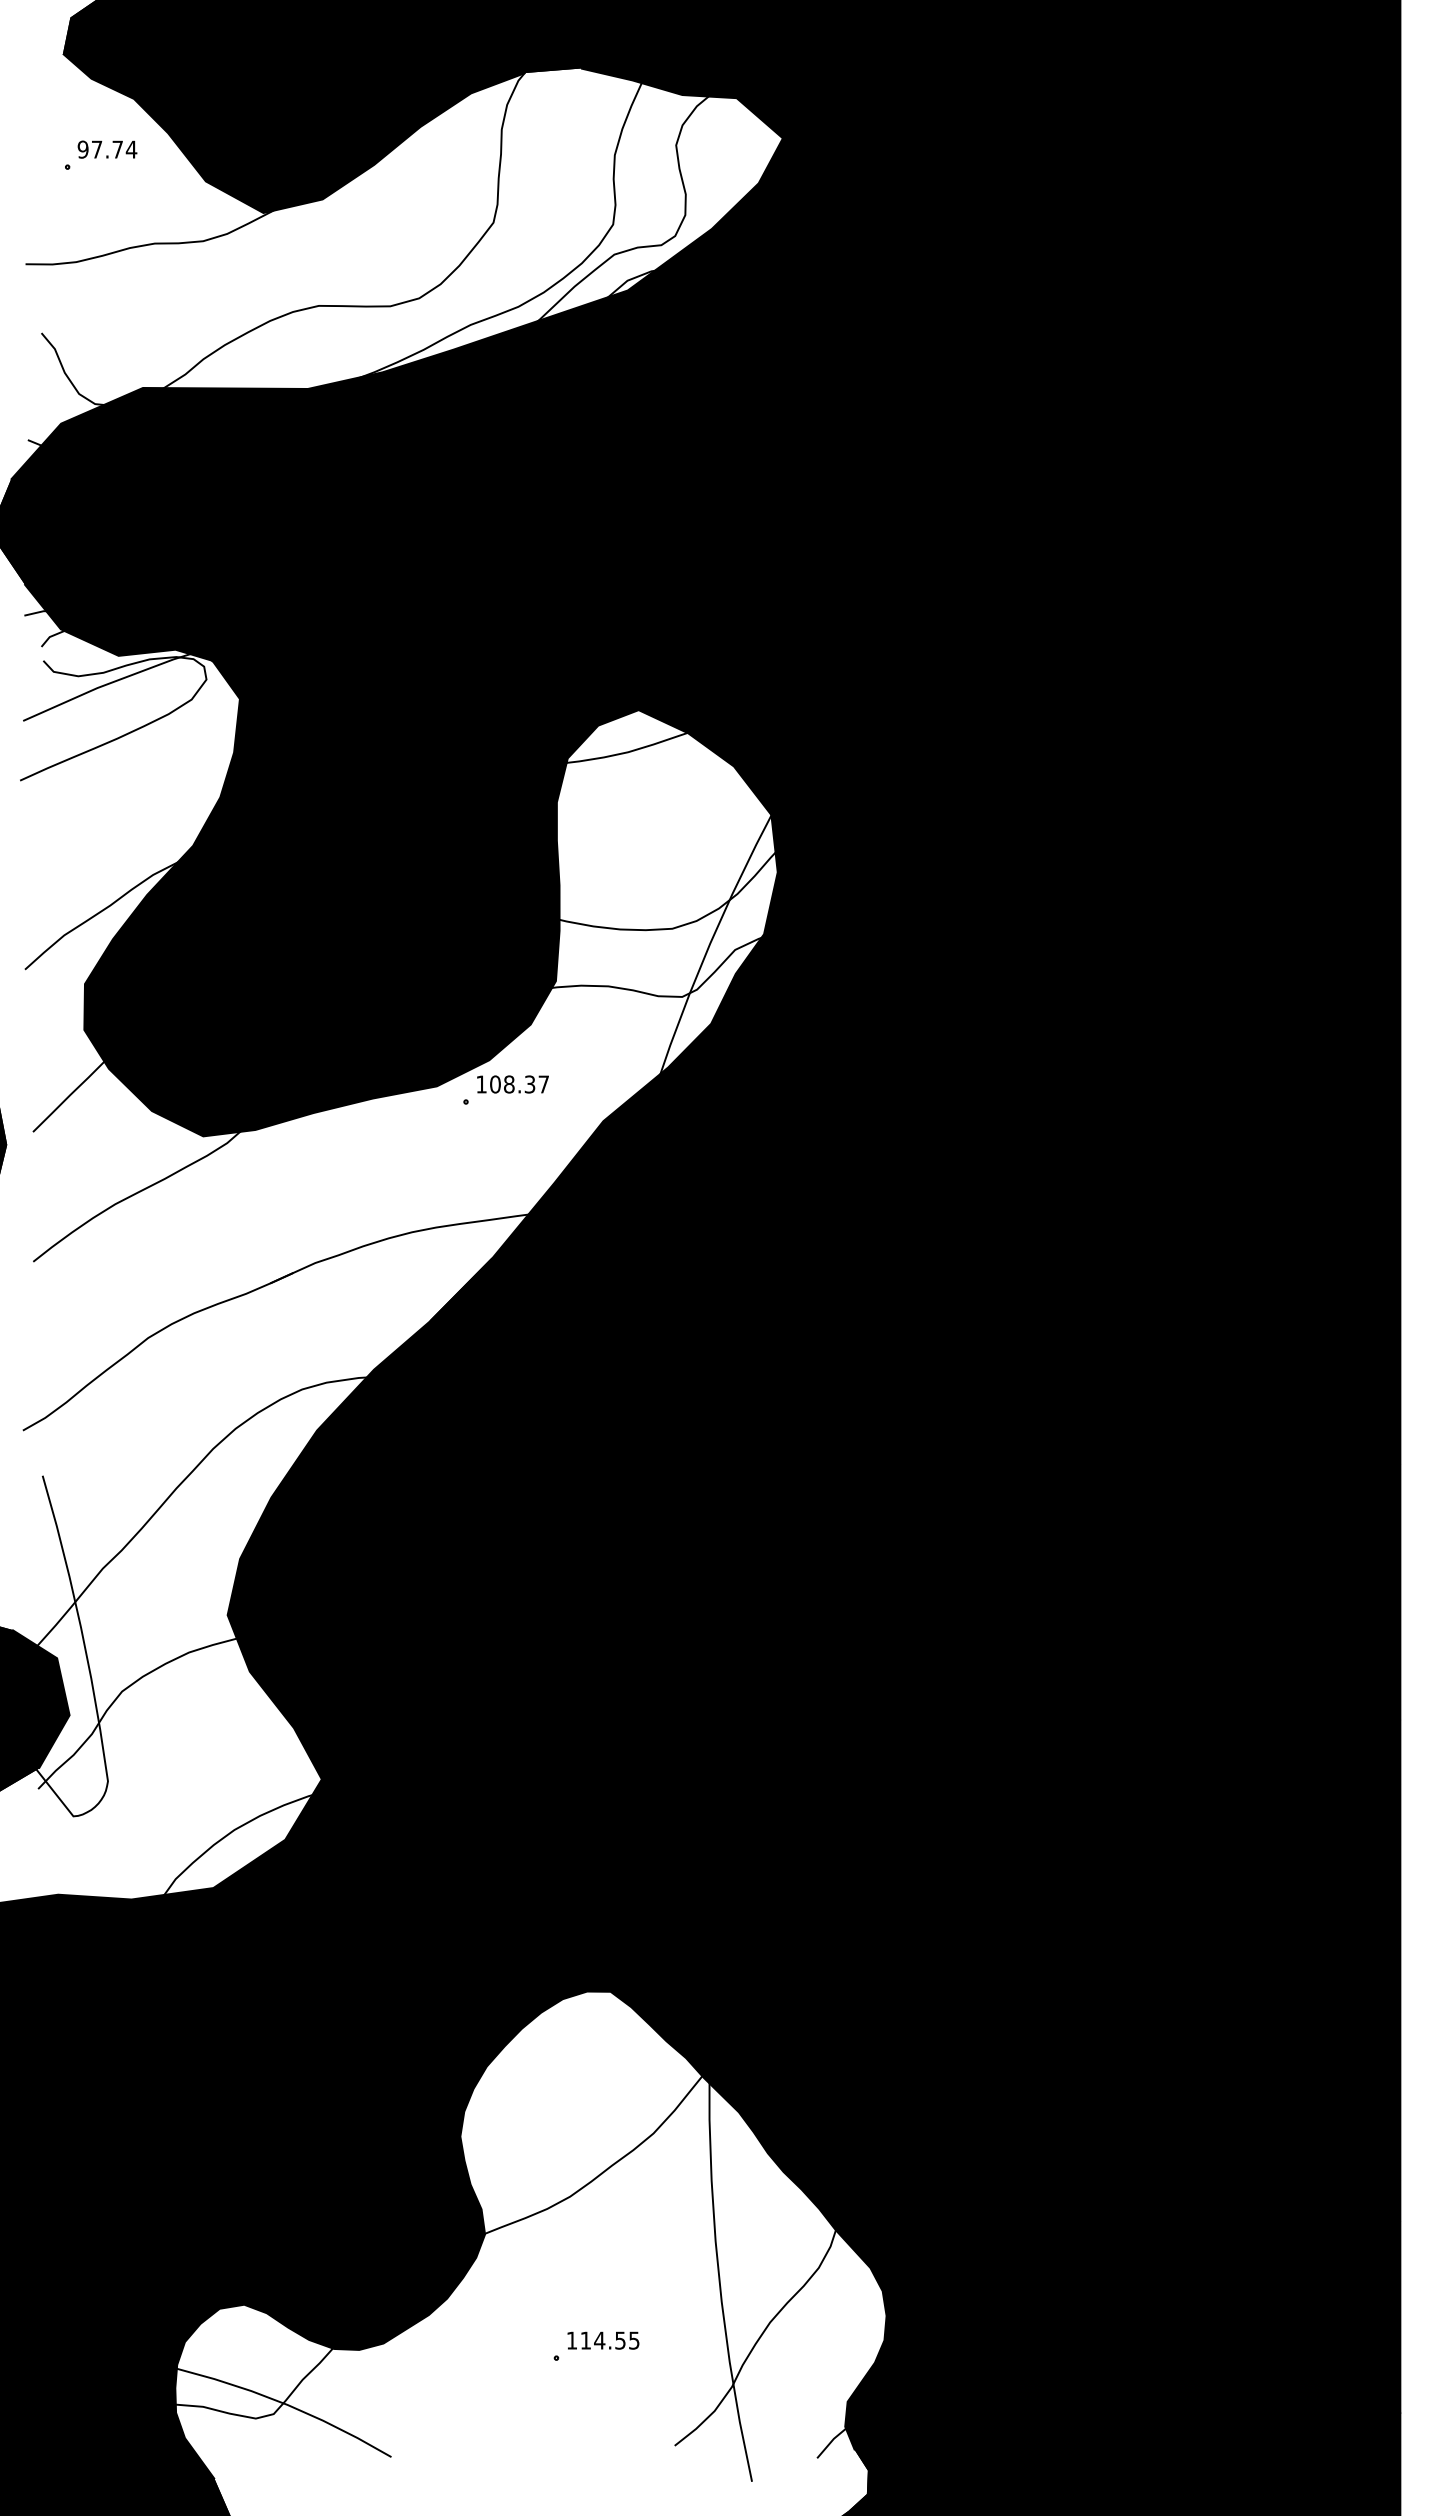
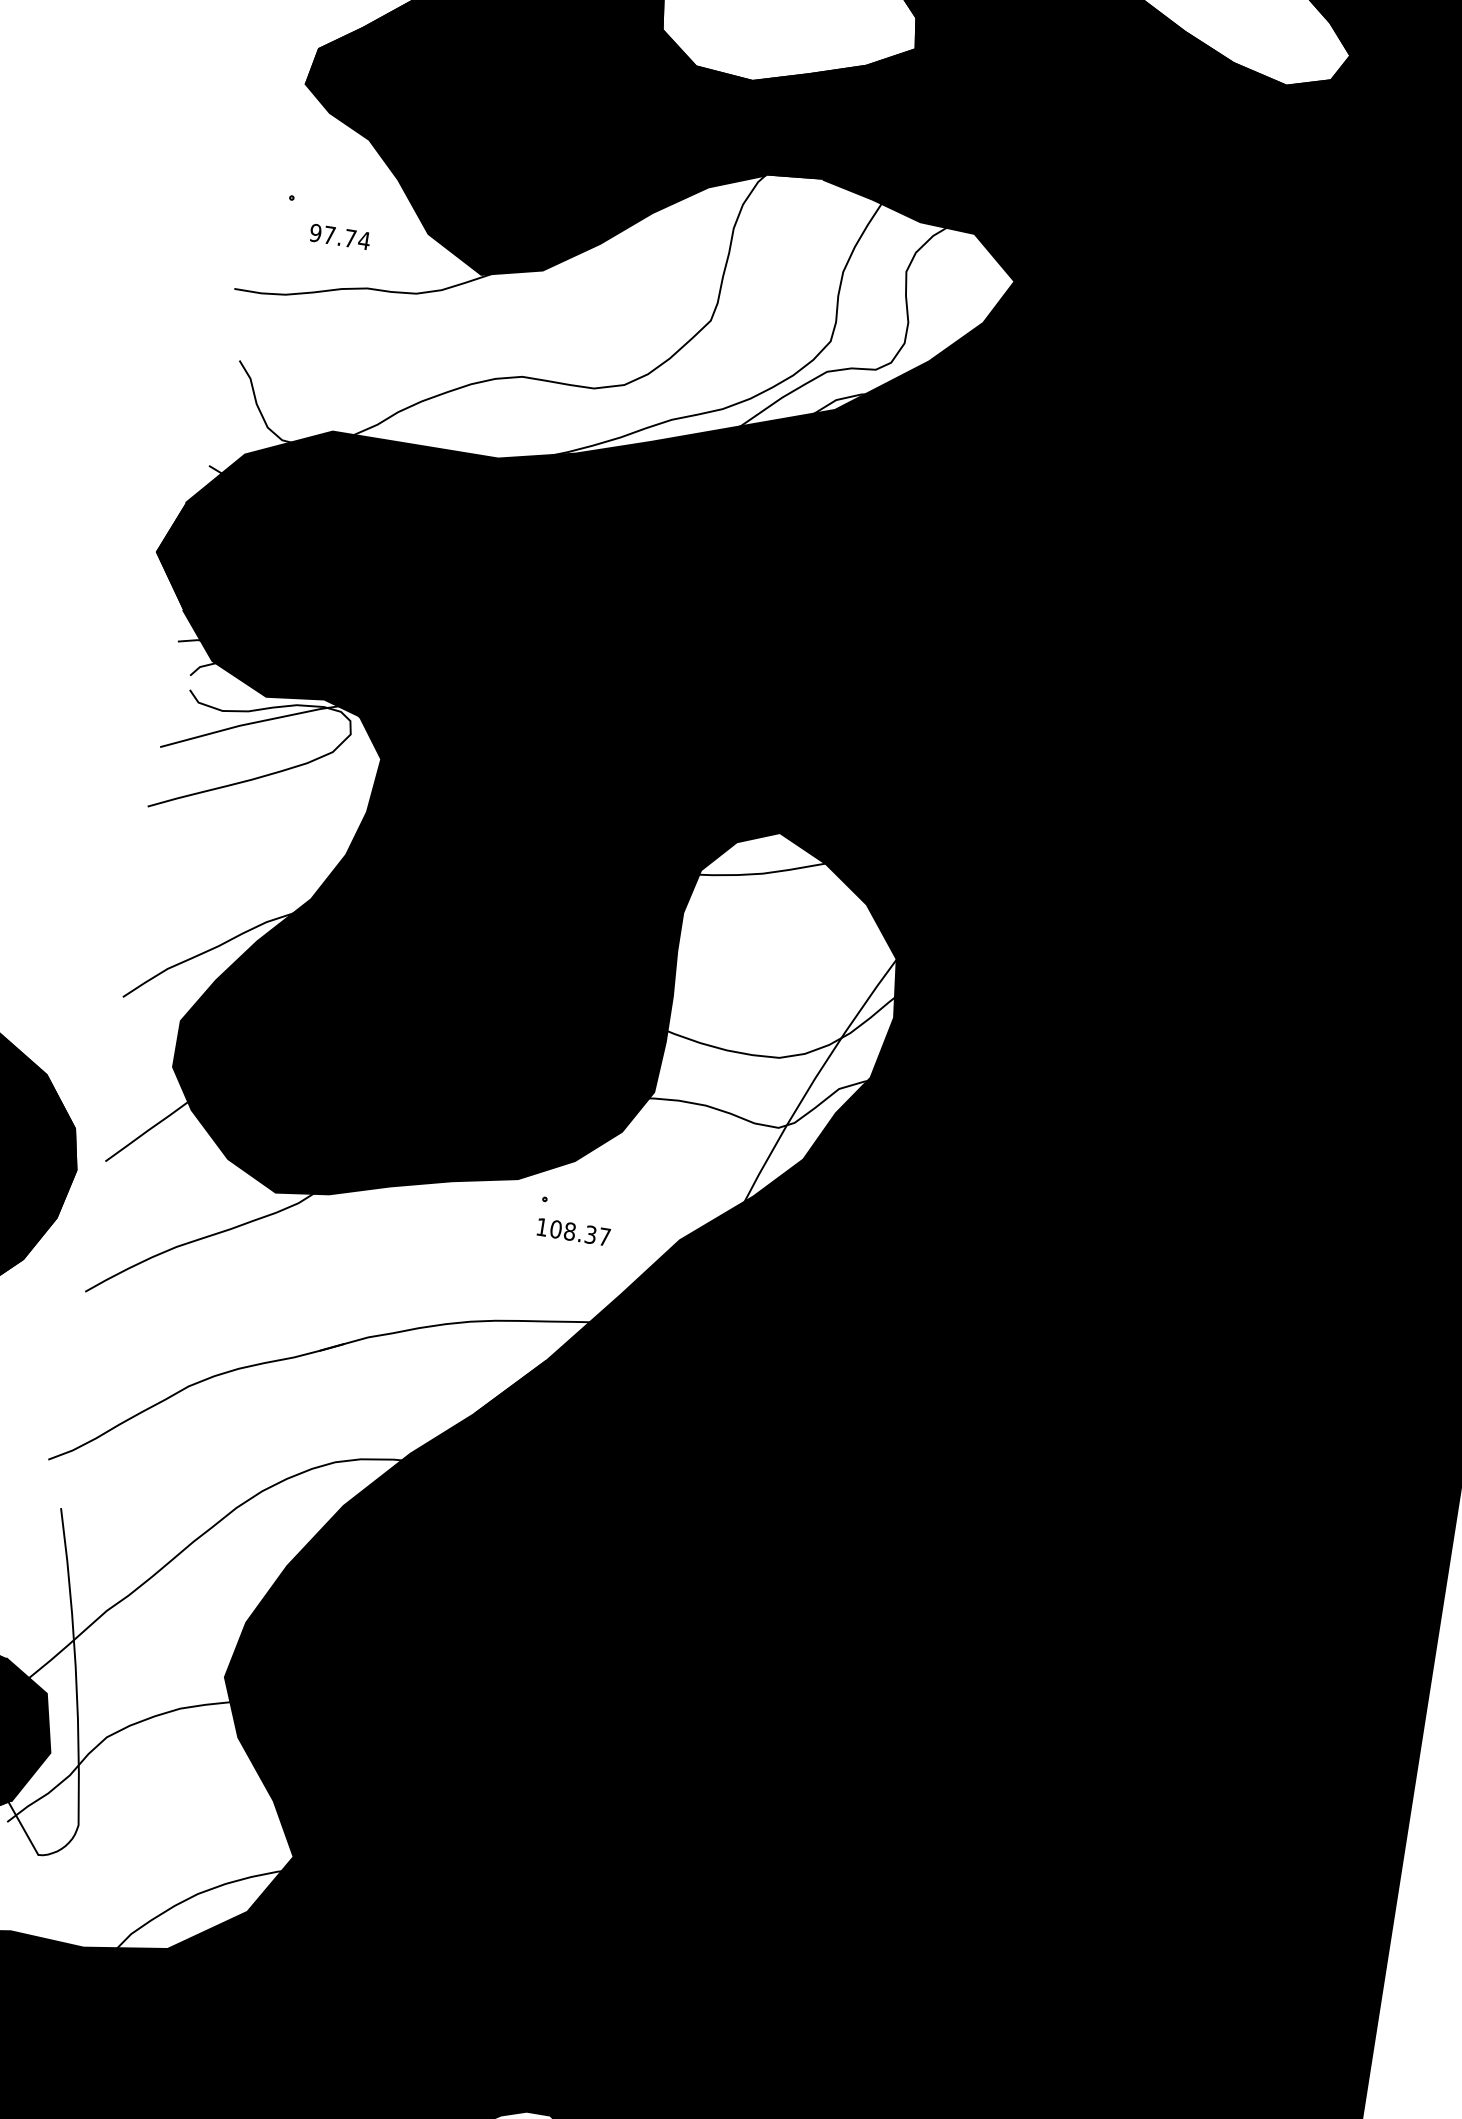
text: (107, 149) -> (340, 236), moved
text: (512, 1084) -> (573, 1232), moved

